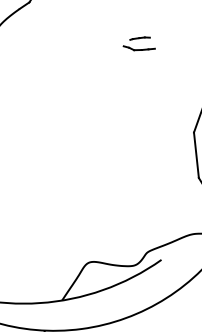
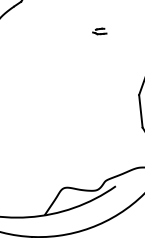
part: (138, 43) -> (99, 31), size x0.6

